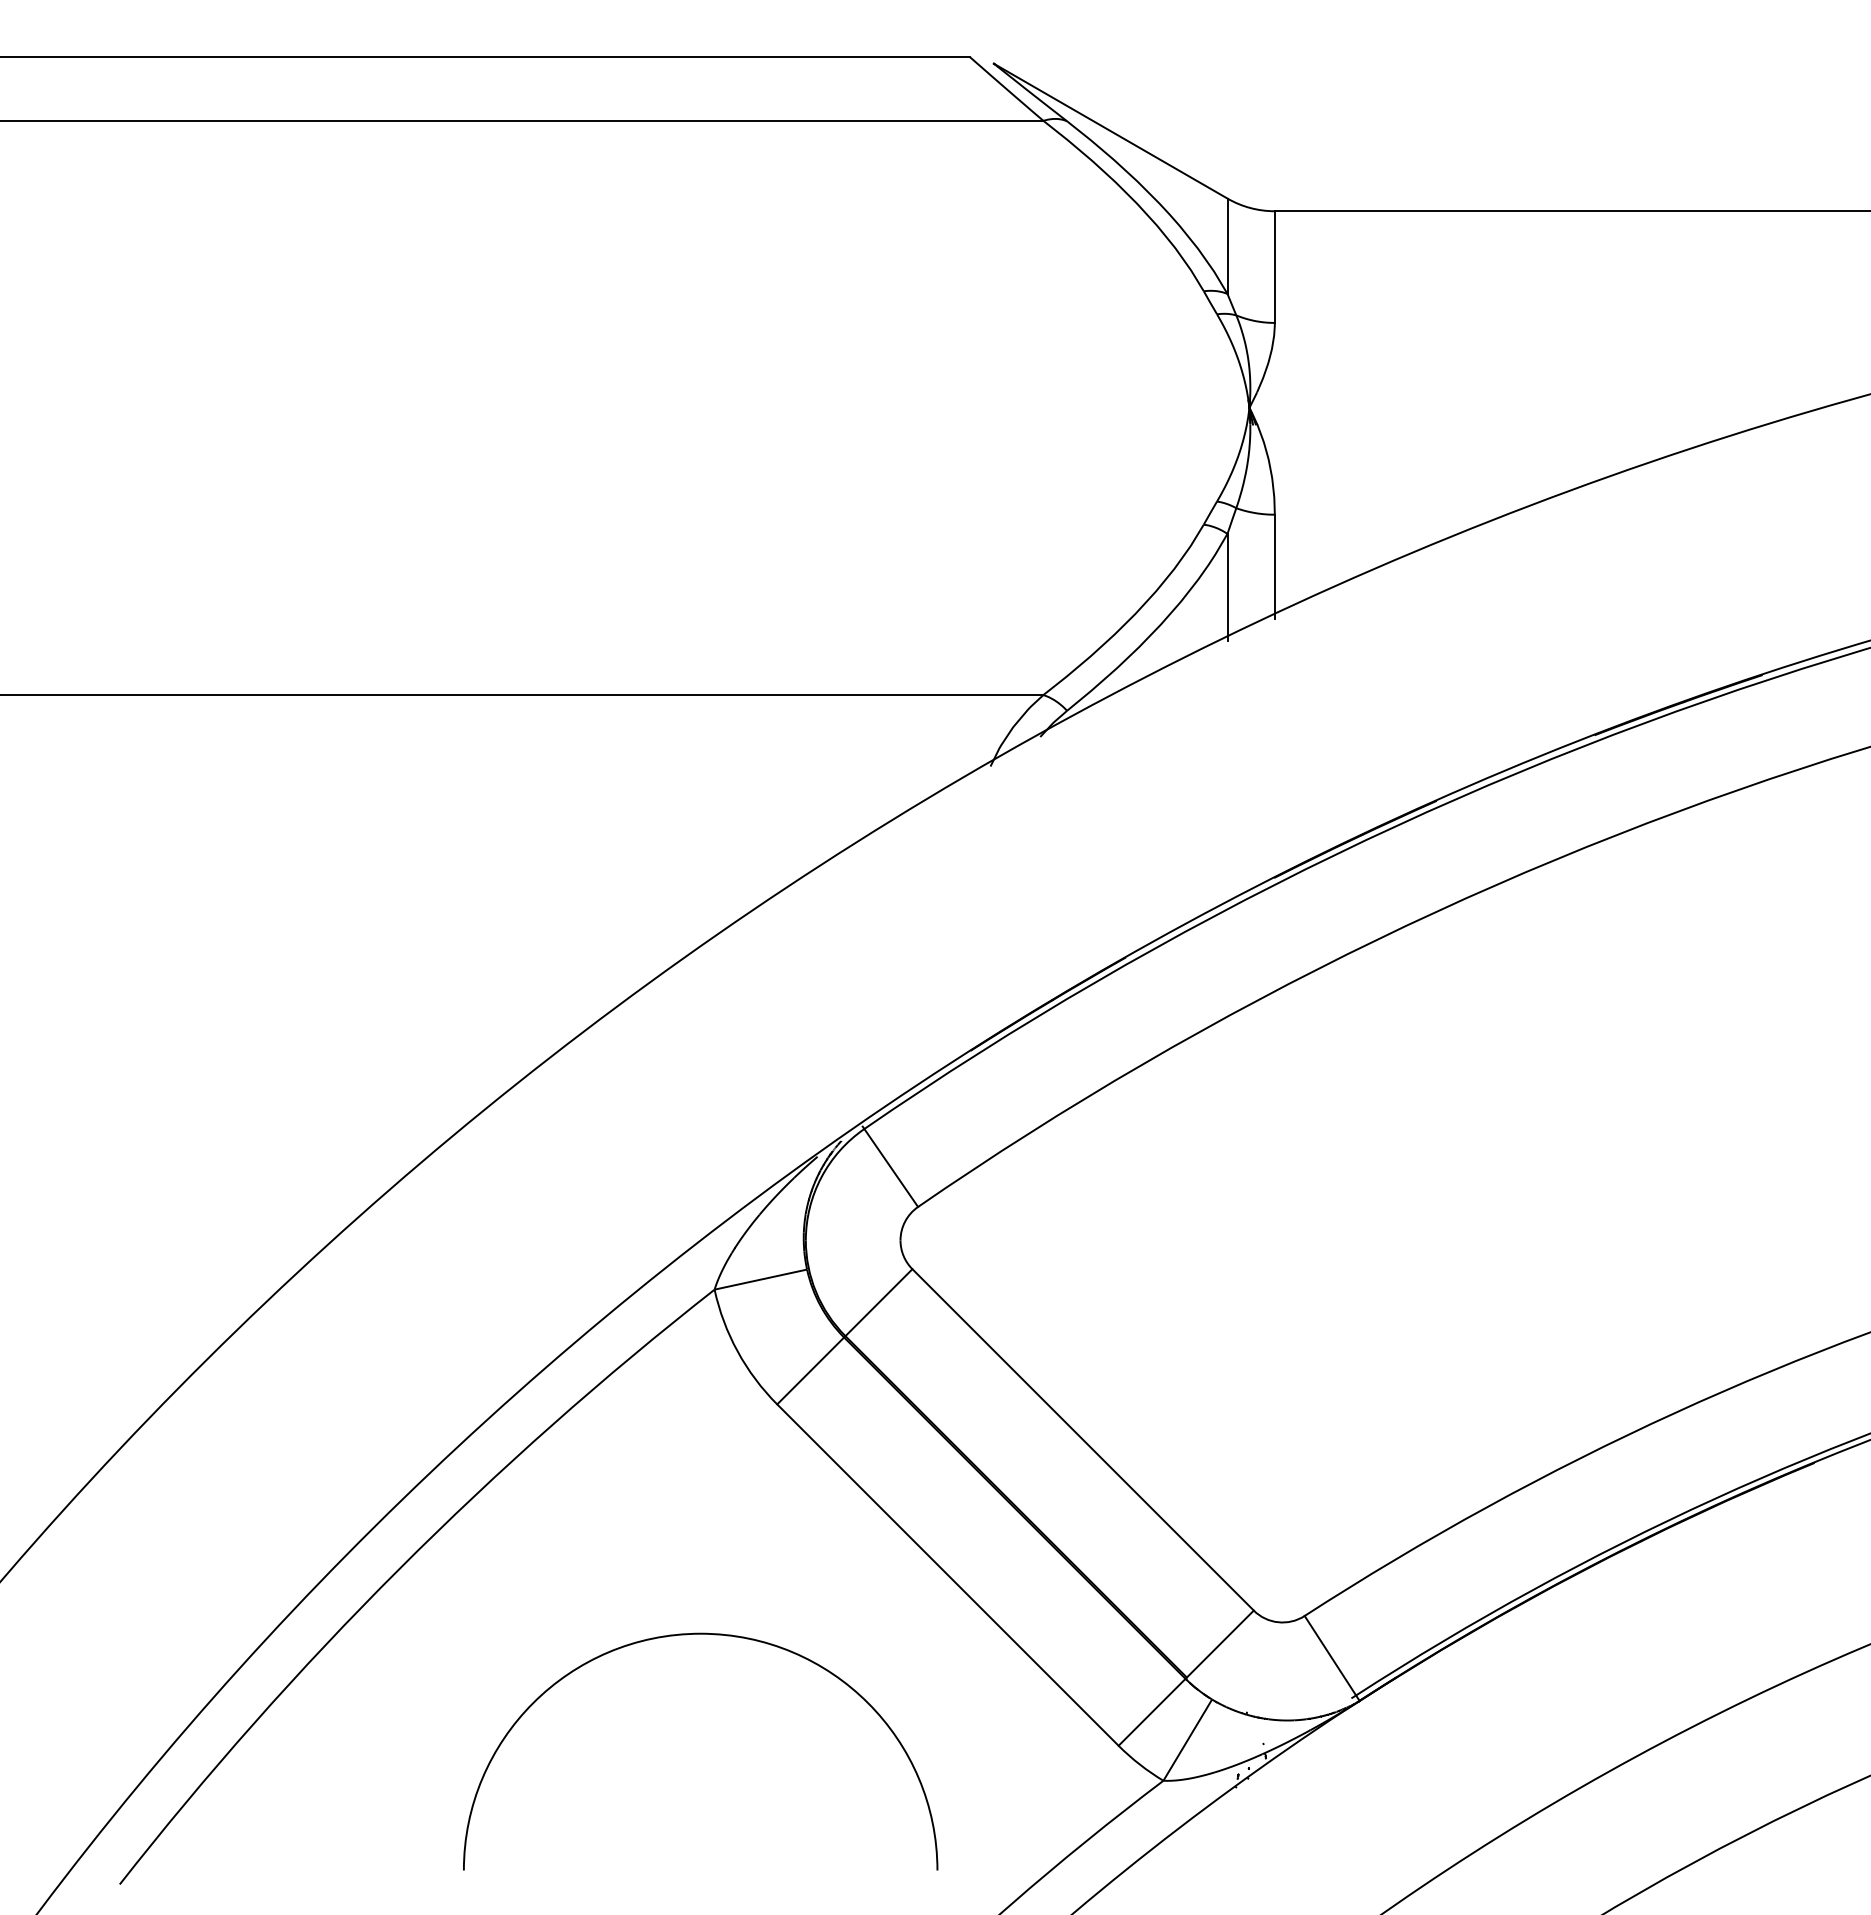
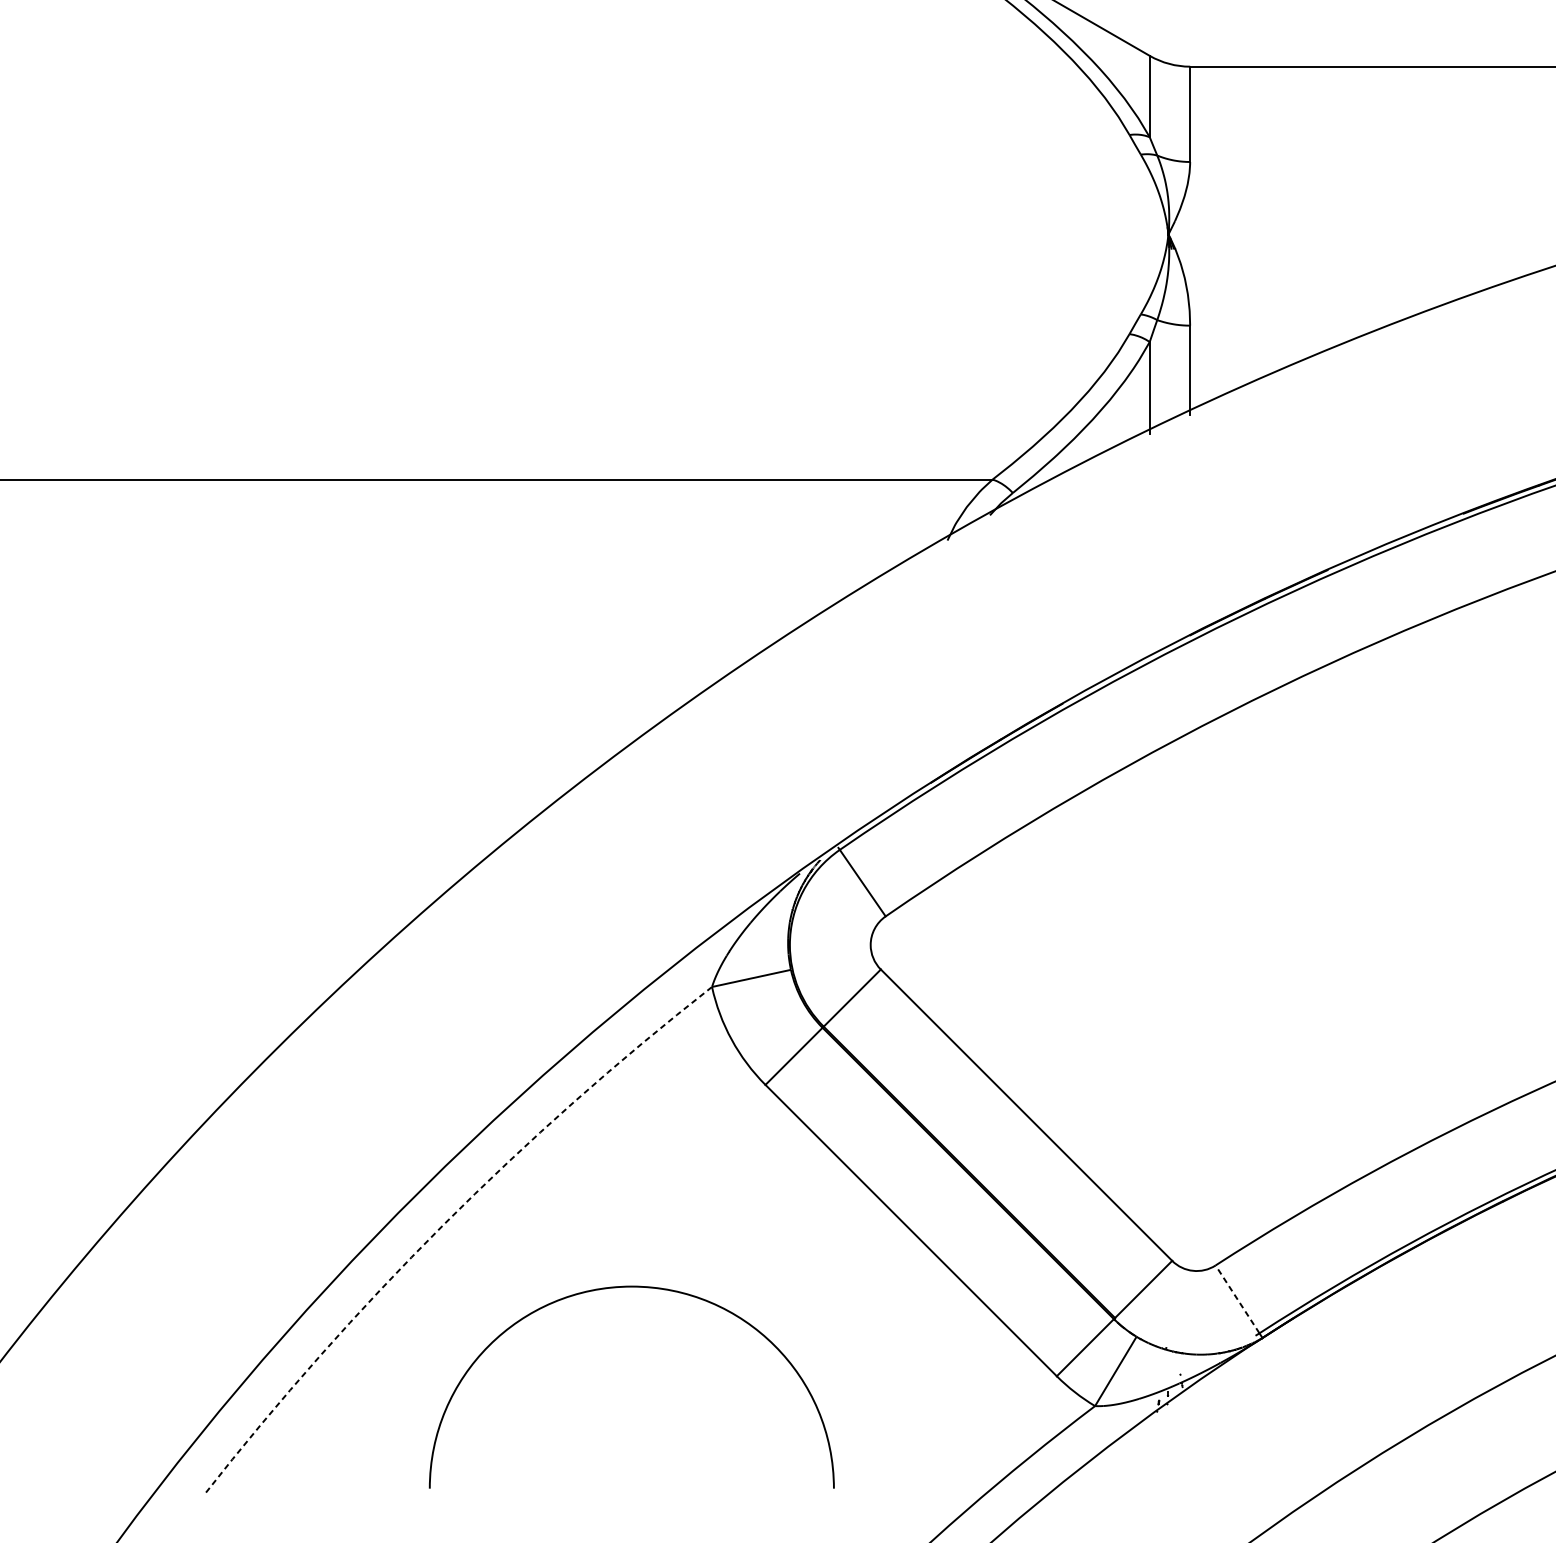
arc: (399, 1569) -> (443, 1225), solid -> dashed
arc: (686, 1635) -> (619, 1288), moved
line: (1330, 1655) -> (1237, 1299), solid -> dashed

